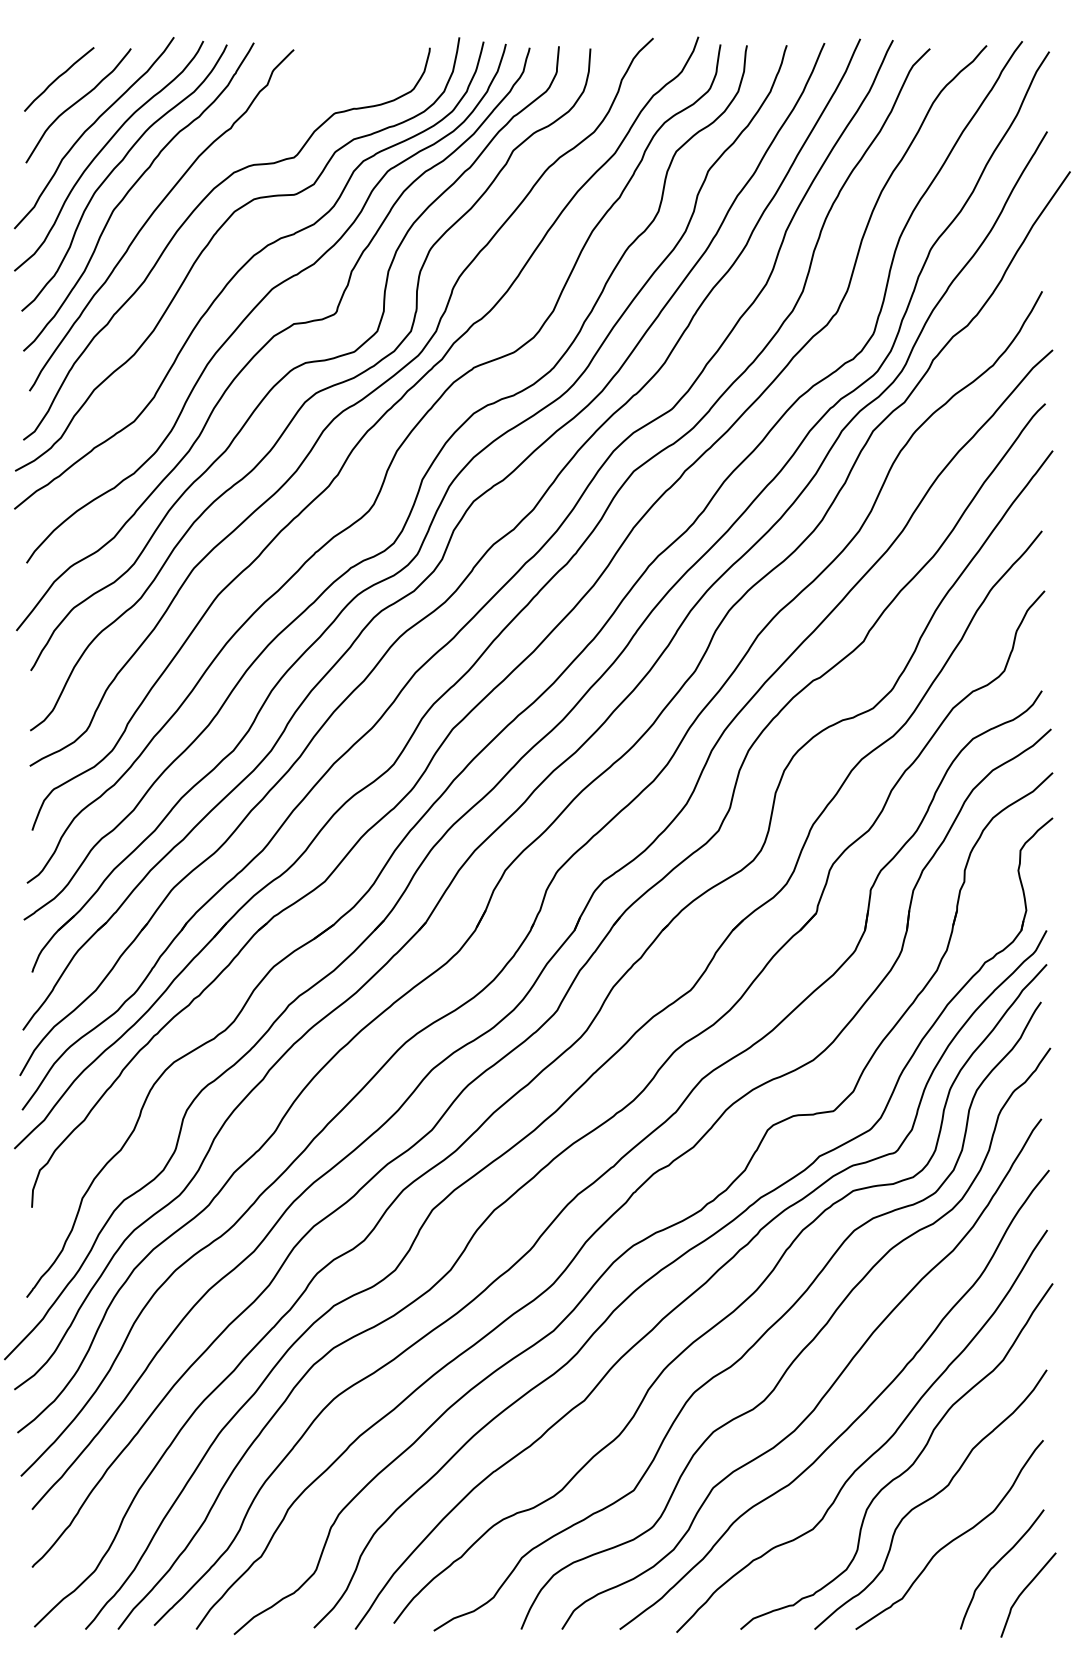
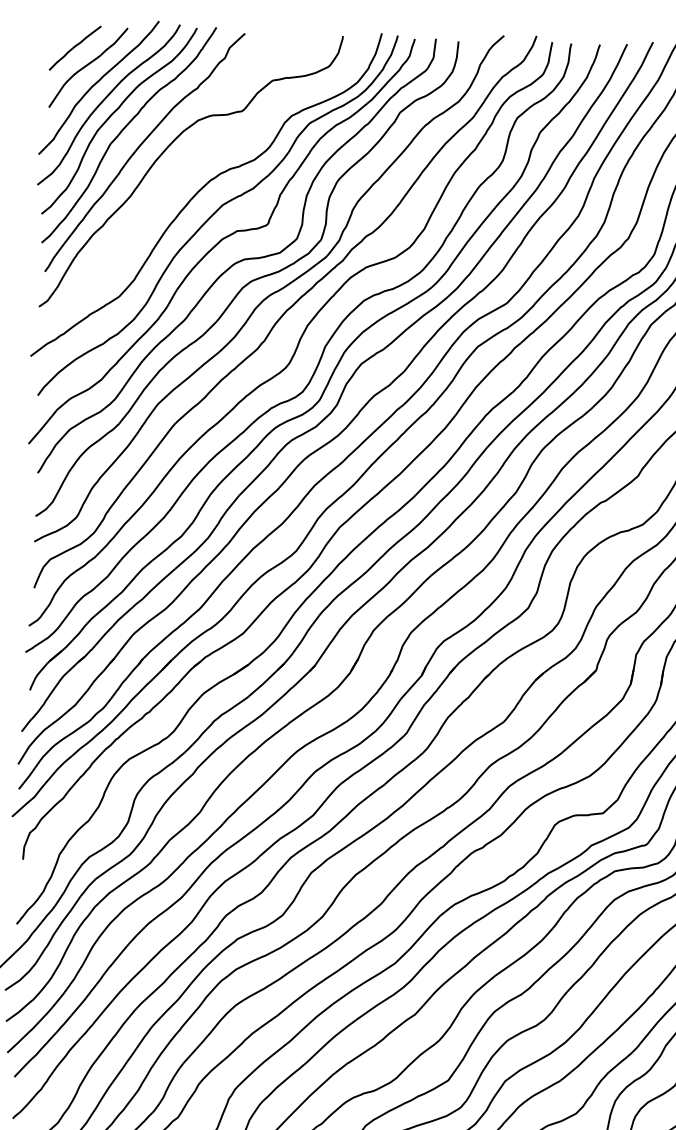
curve: (215, 235) -> (183, 165), removed

